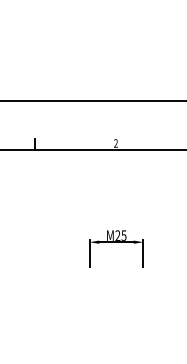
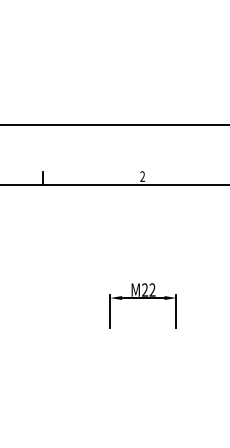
text: (123, 235) -> (151, 289), M25 -> M22

